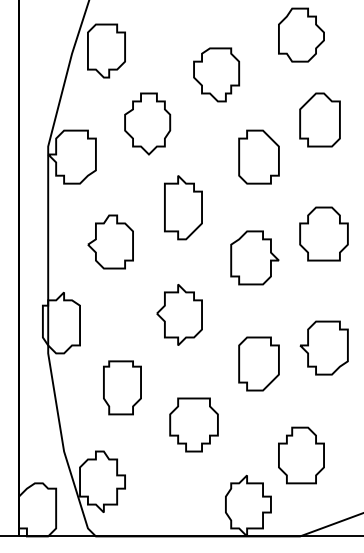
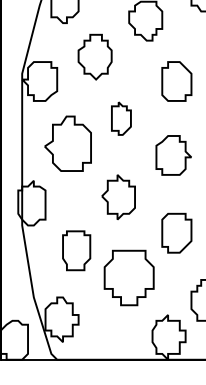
part: (183, 207) -> (121, 118), size x0.7
part: (110, 241) -> (67, 143), size x1.4
part: (193, 424) -> (128, 277), size x1.4

